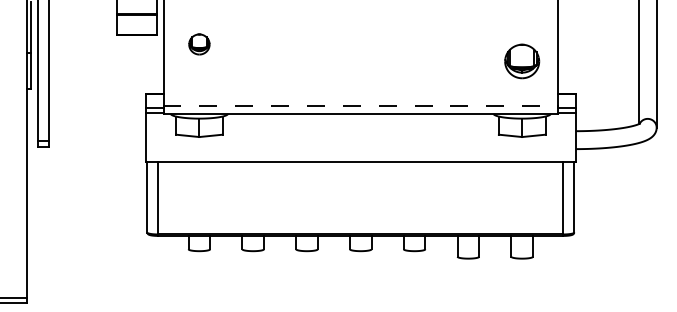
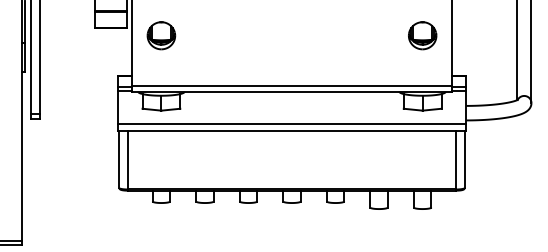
part: (199, 44) -> (161, 35), size x1.67
part: (522, 61) -> (422, 35), moved
line: (361, 106) -> (292, 85), dashed -> solid
line: (360, 153) -> (291, 123), added

